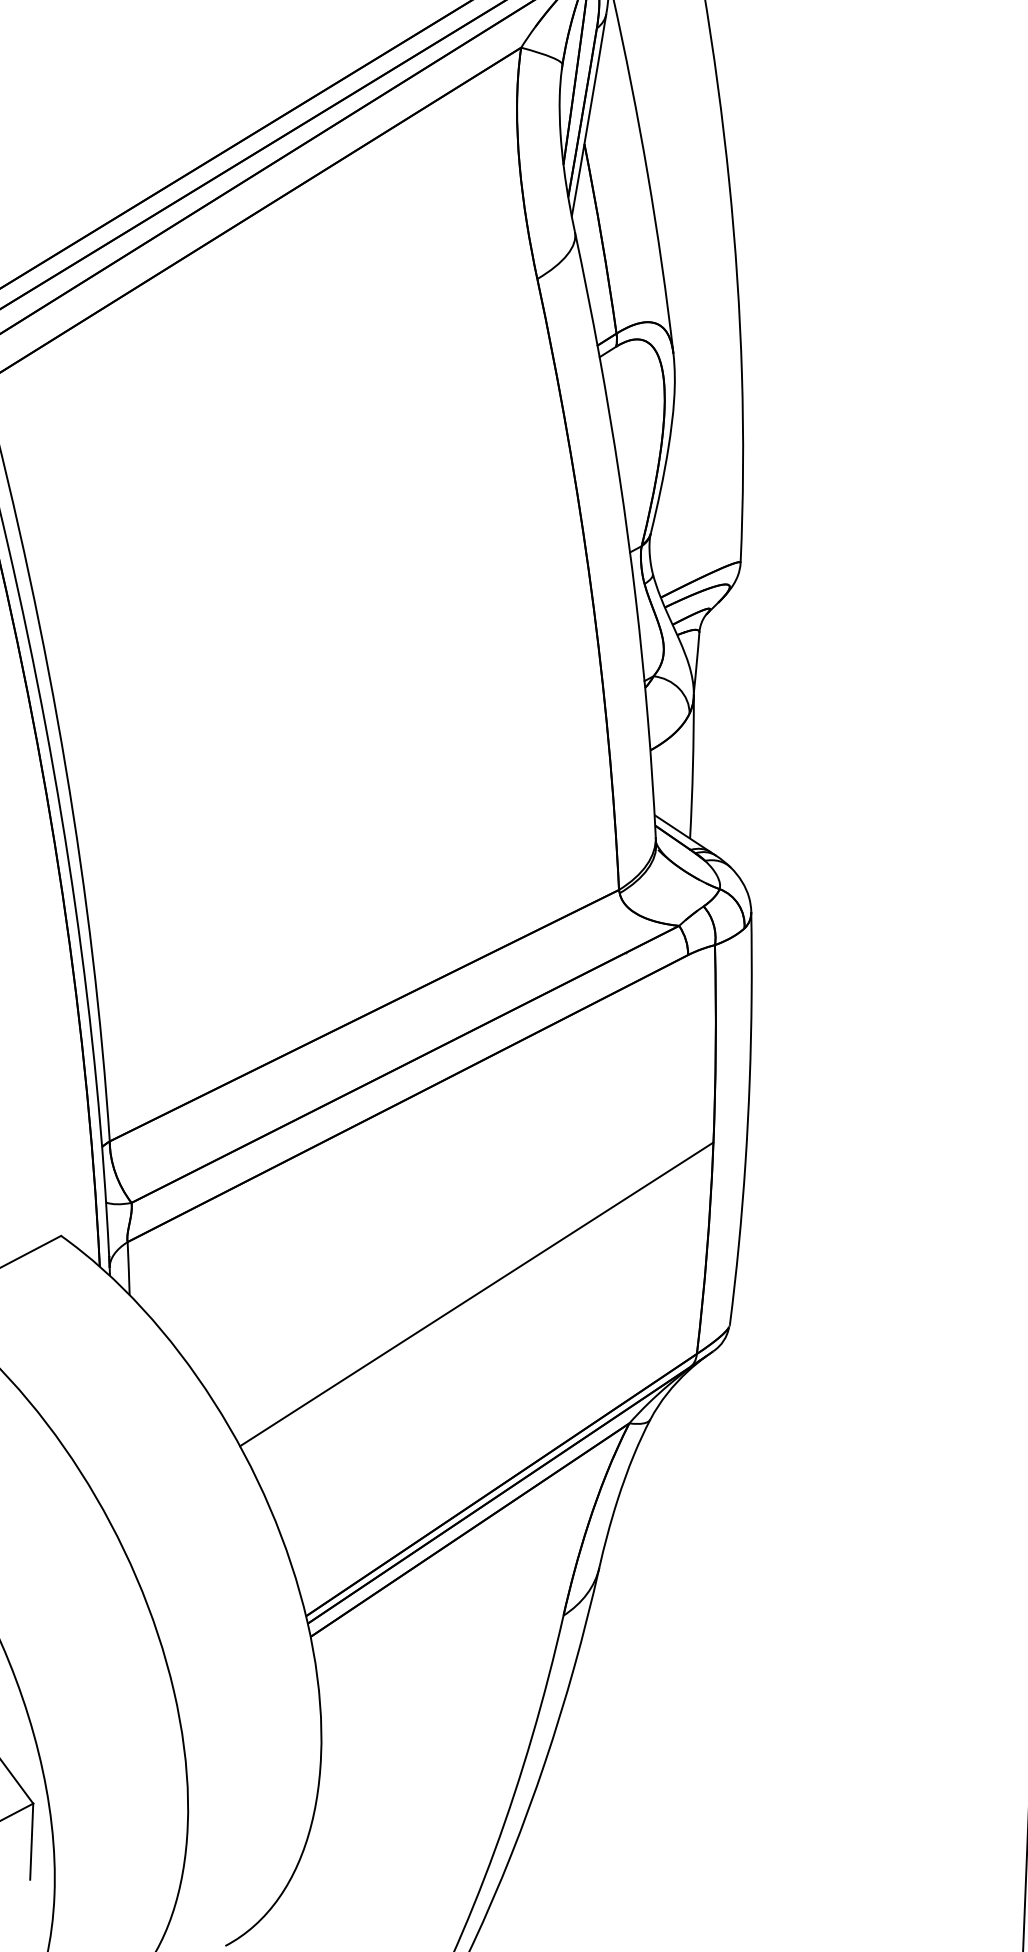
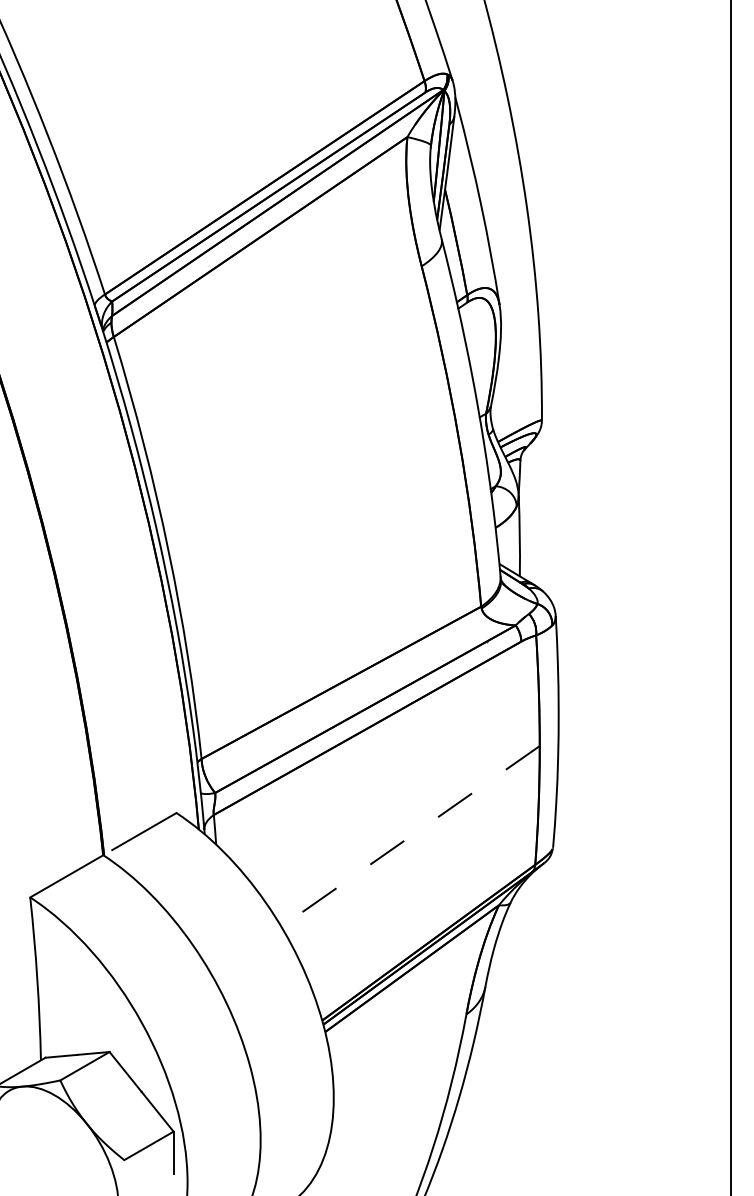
line: (476, 1294) -> (410, 836), solid -> dashed

